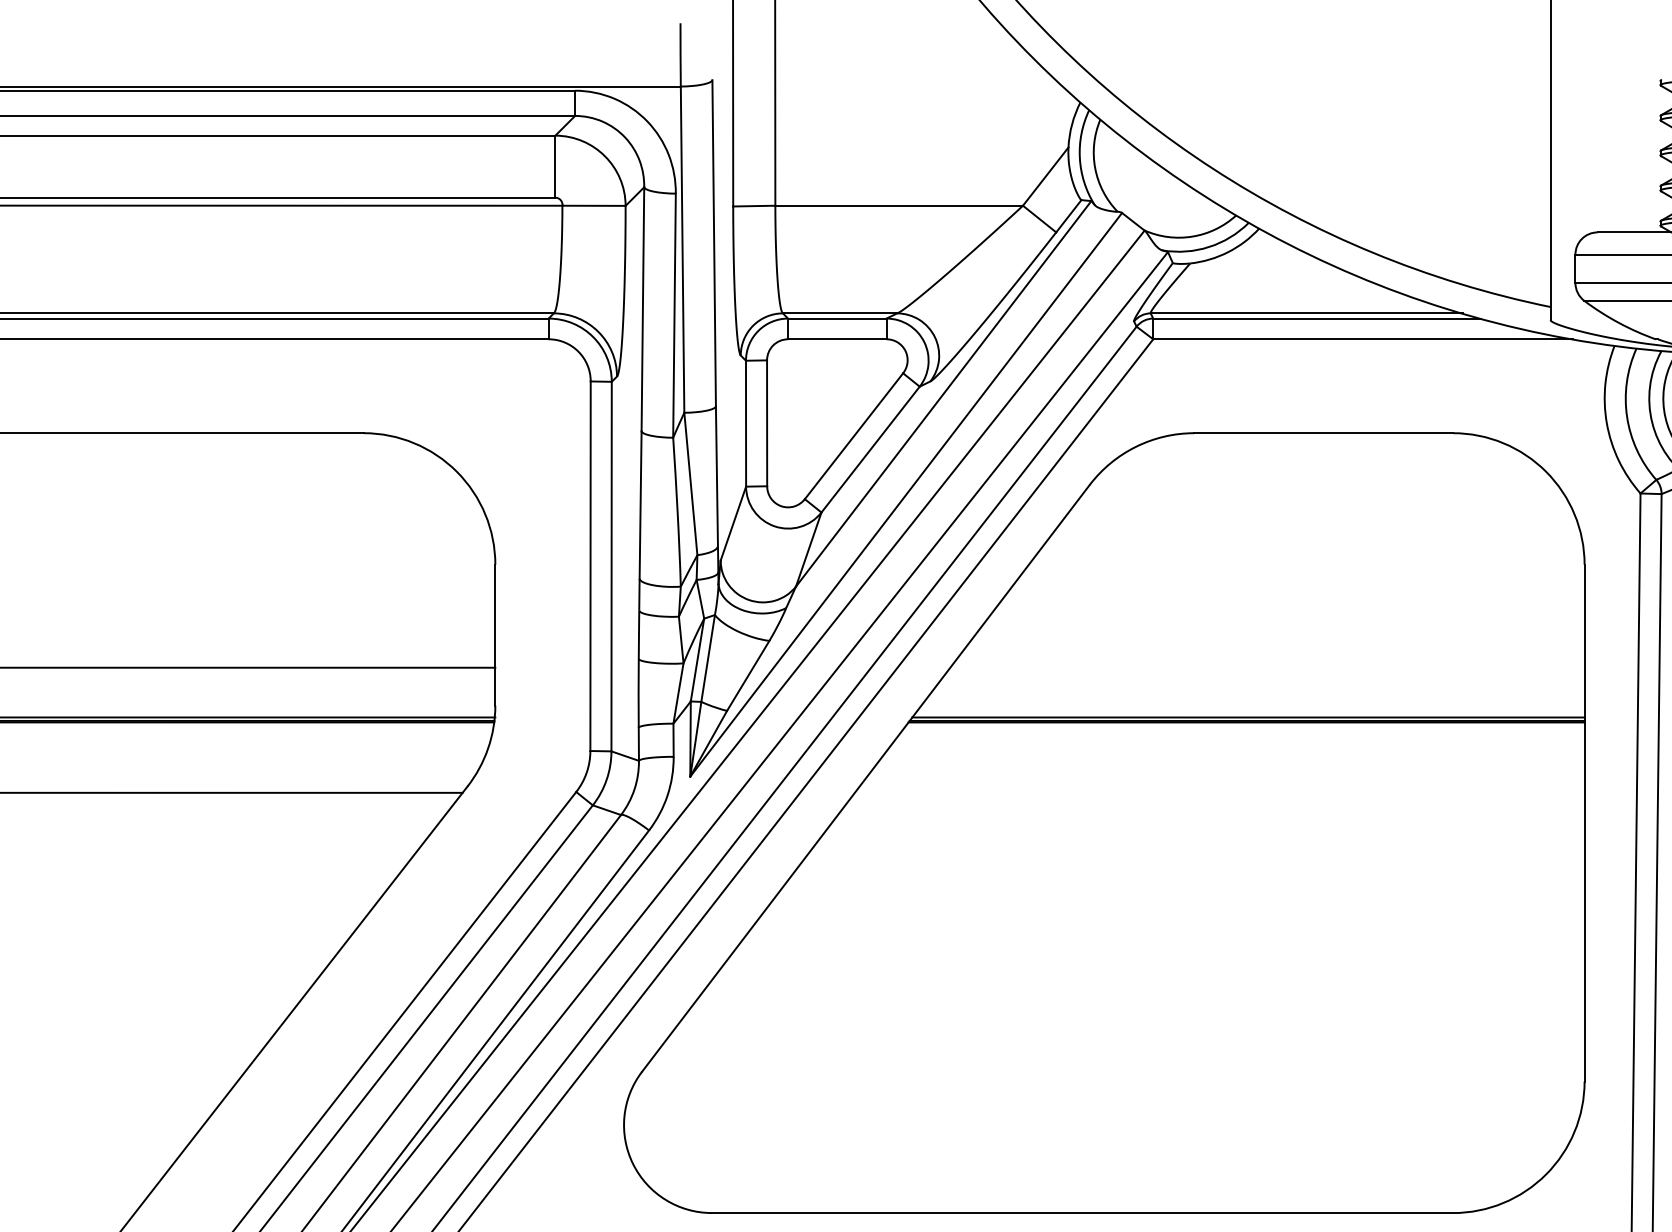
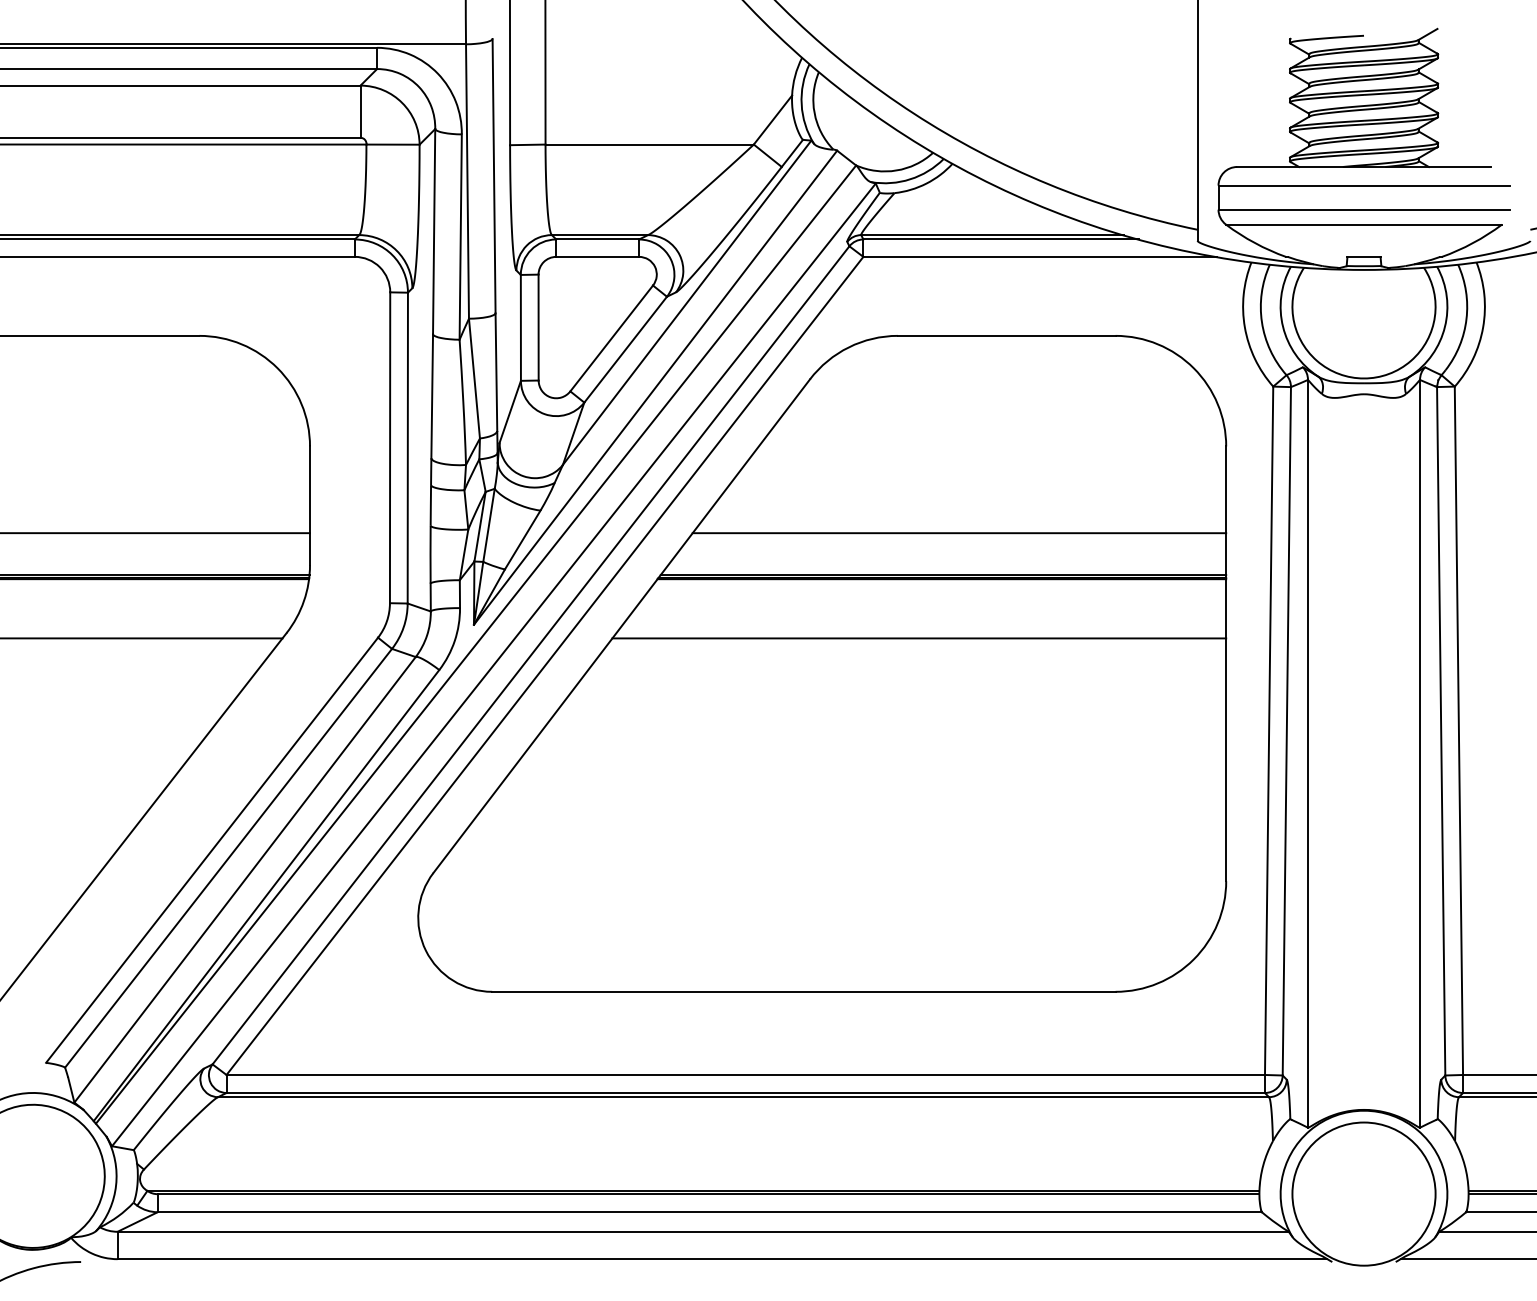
line: (1267, 668) -> (959, 533), added
line: (1219, 792) -> (919, 638), added

